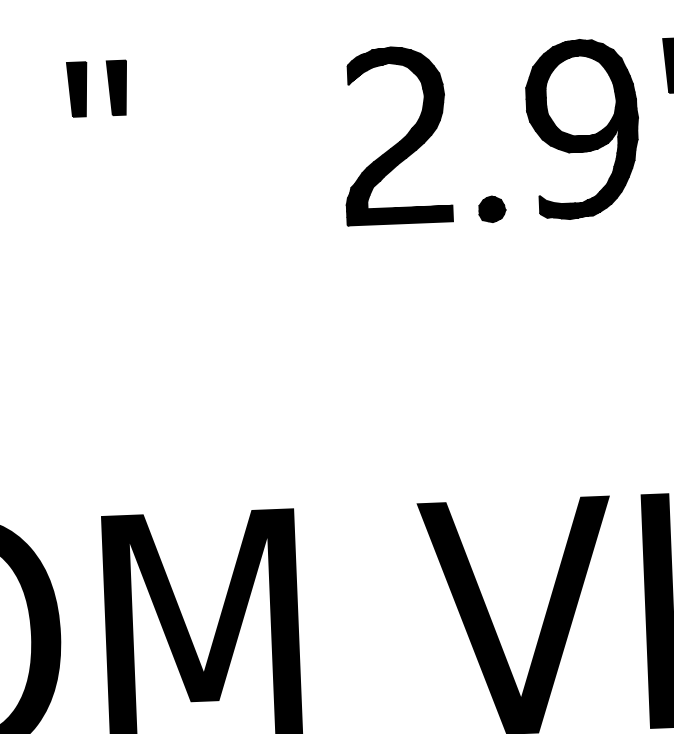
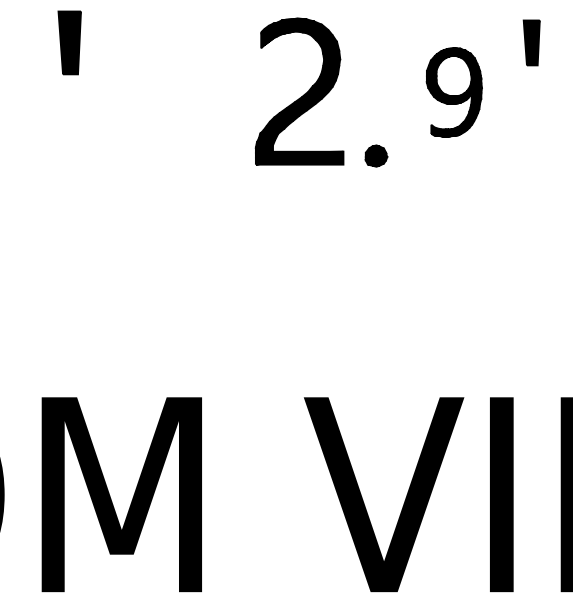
part: (117, 87) -> (69, 42), size x1.4
part: (77, 89) -> (36, 42), removed
part: (583, 129) -> (454, 92), size x0.6

